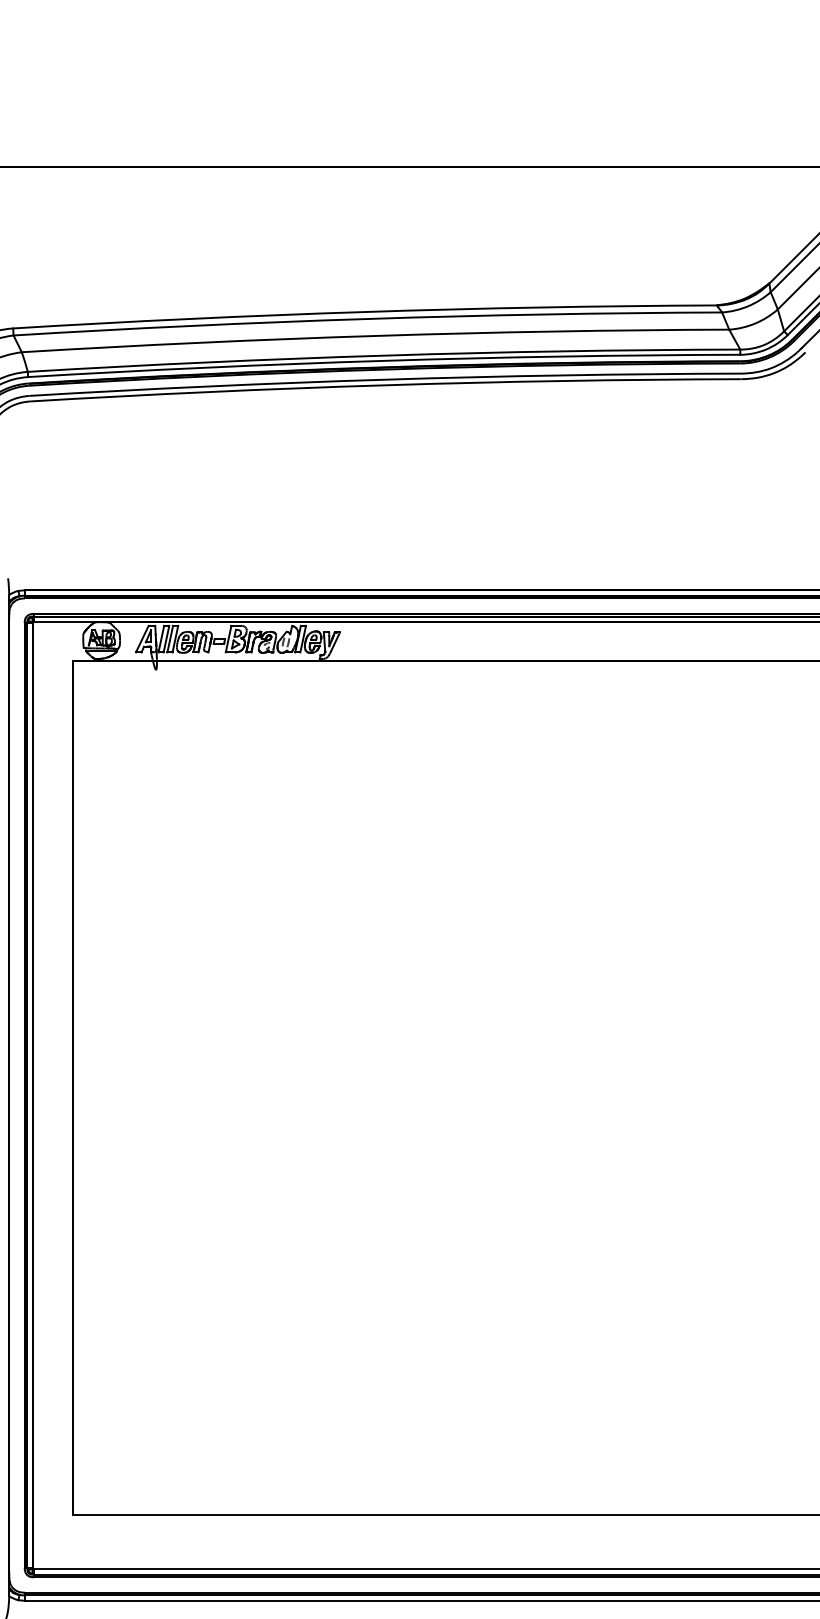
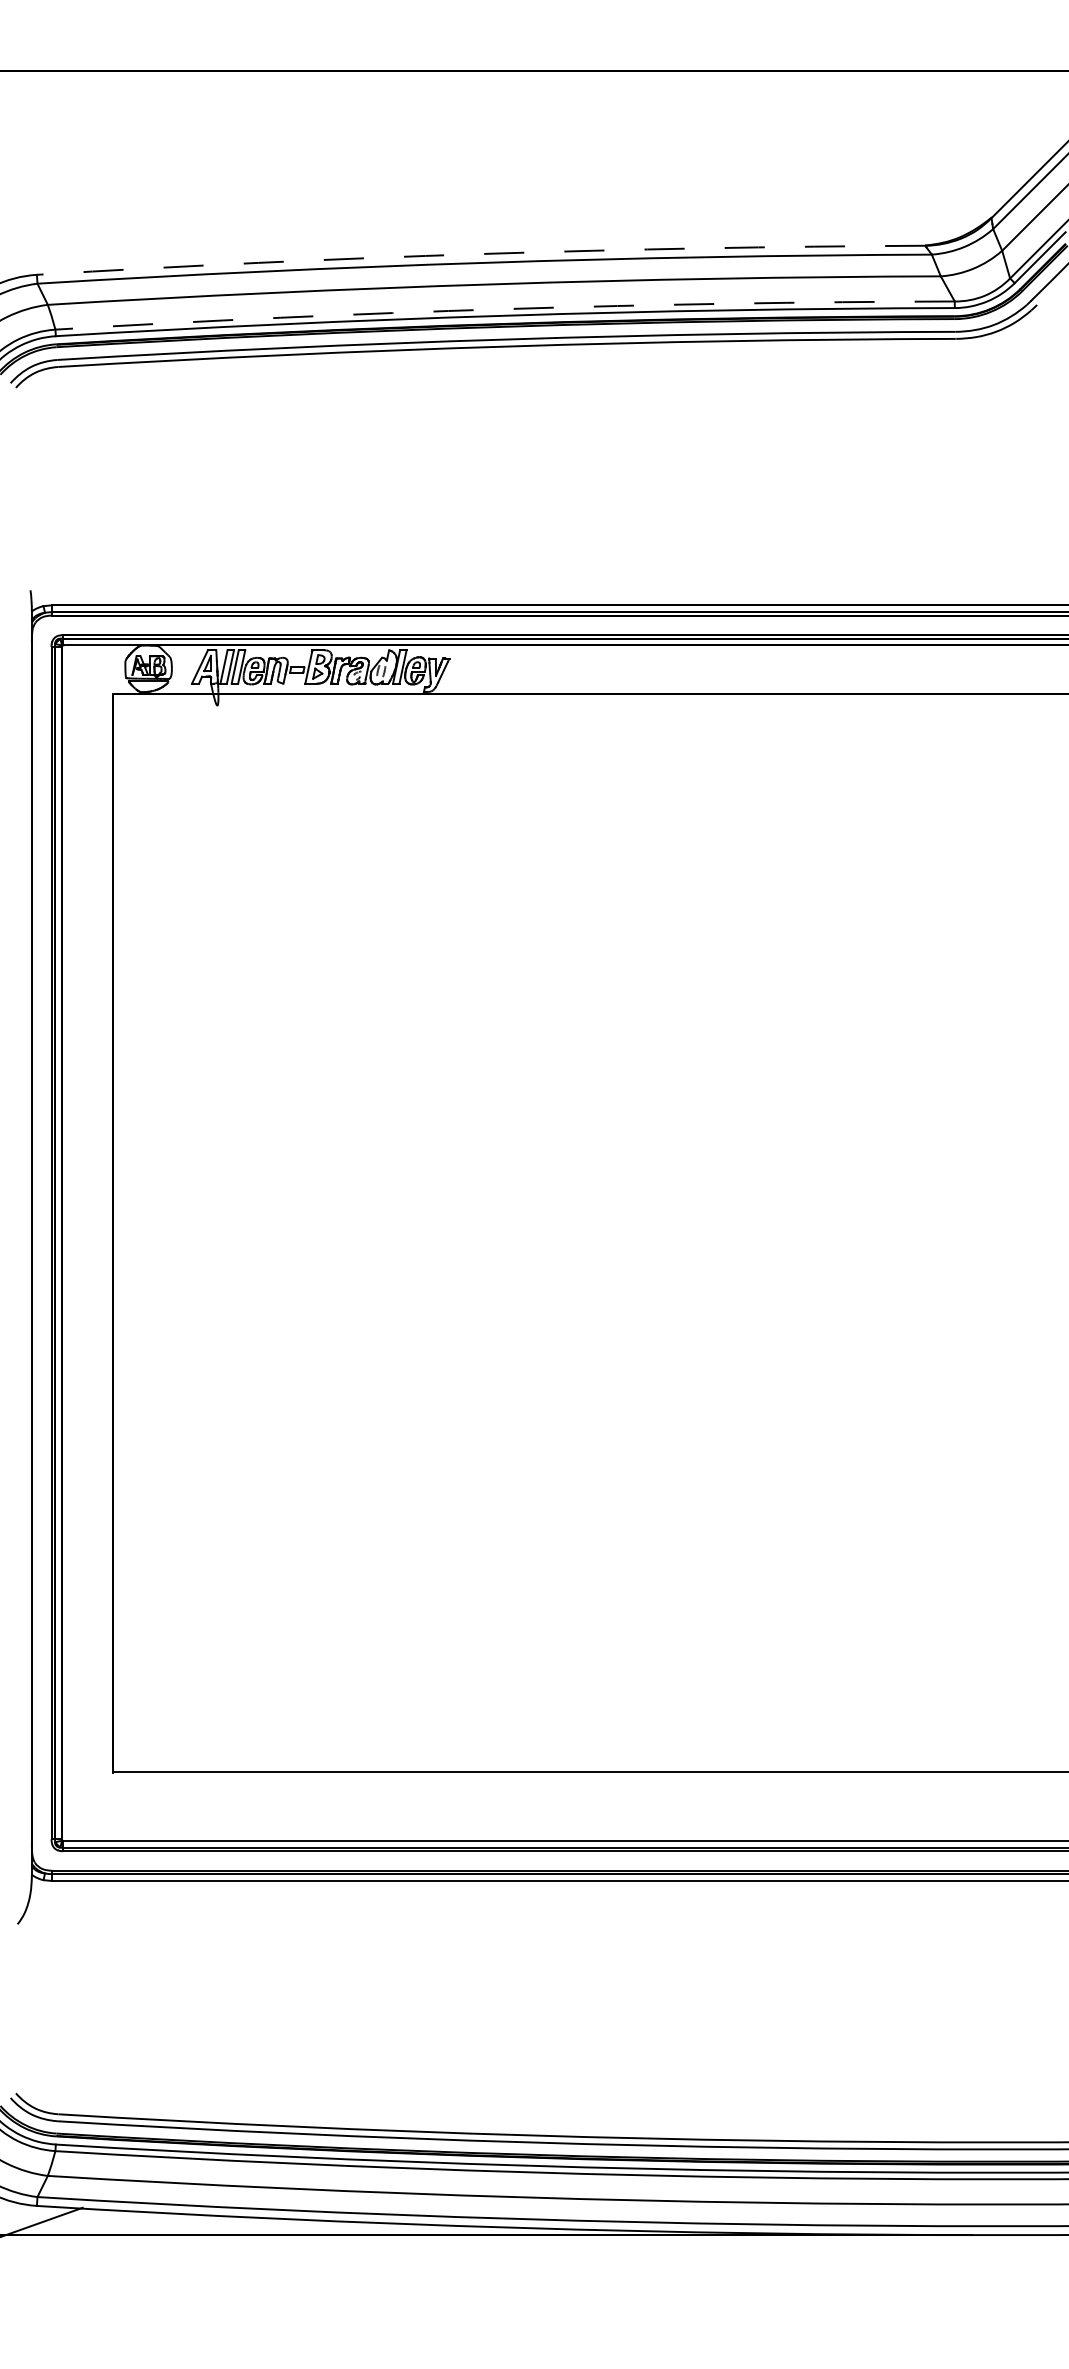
arc: (364, 312) -> (480, 254), solid -> dashed
arc: (383, 355) -> (504, 309), solid -> dashed

